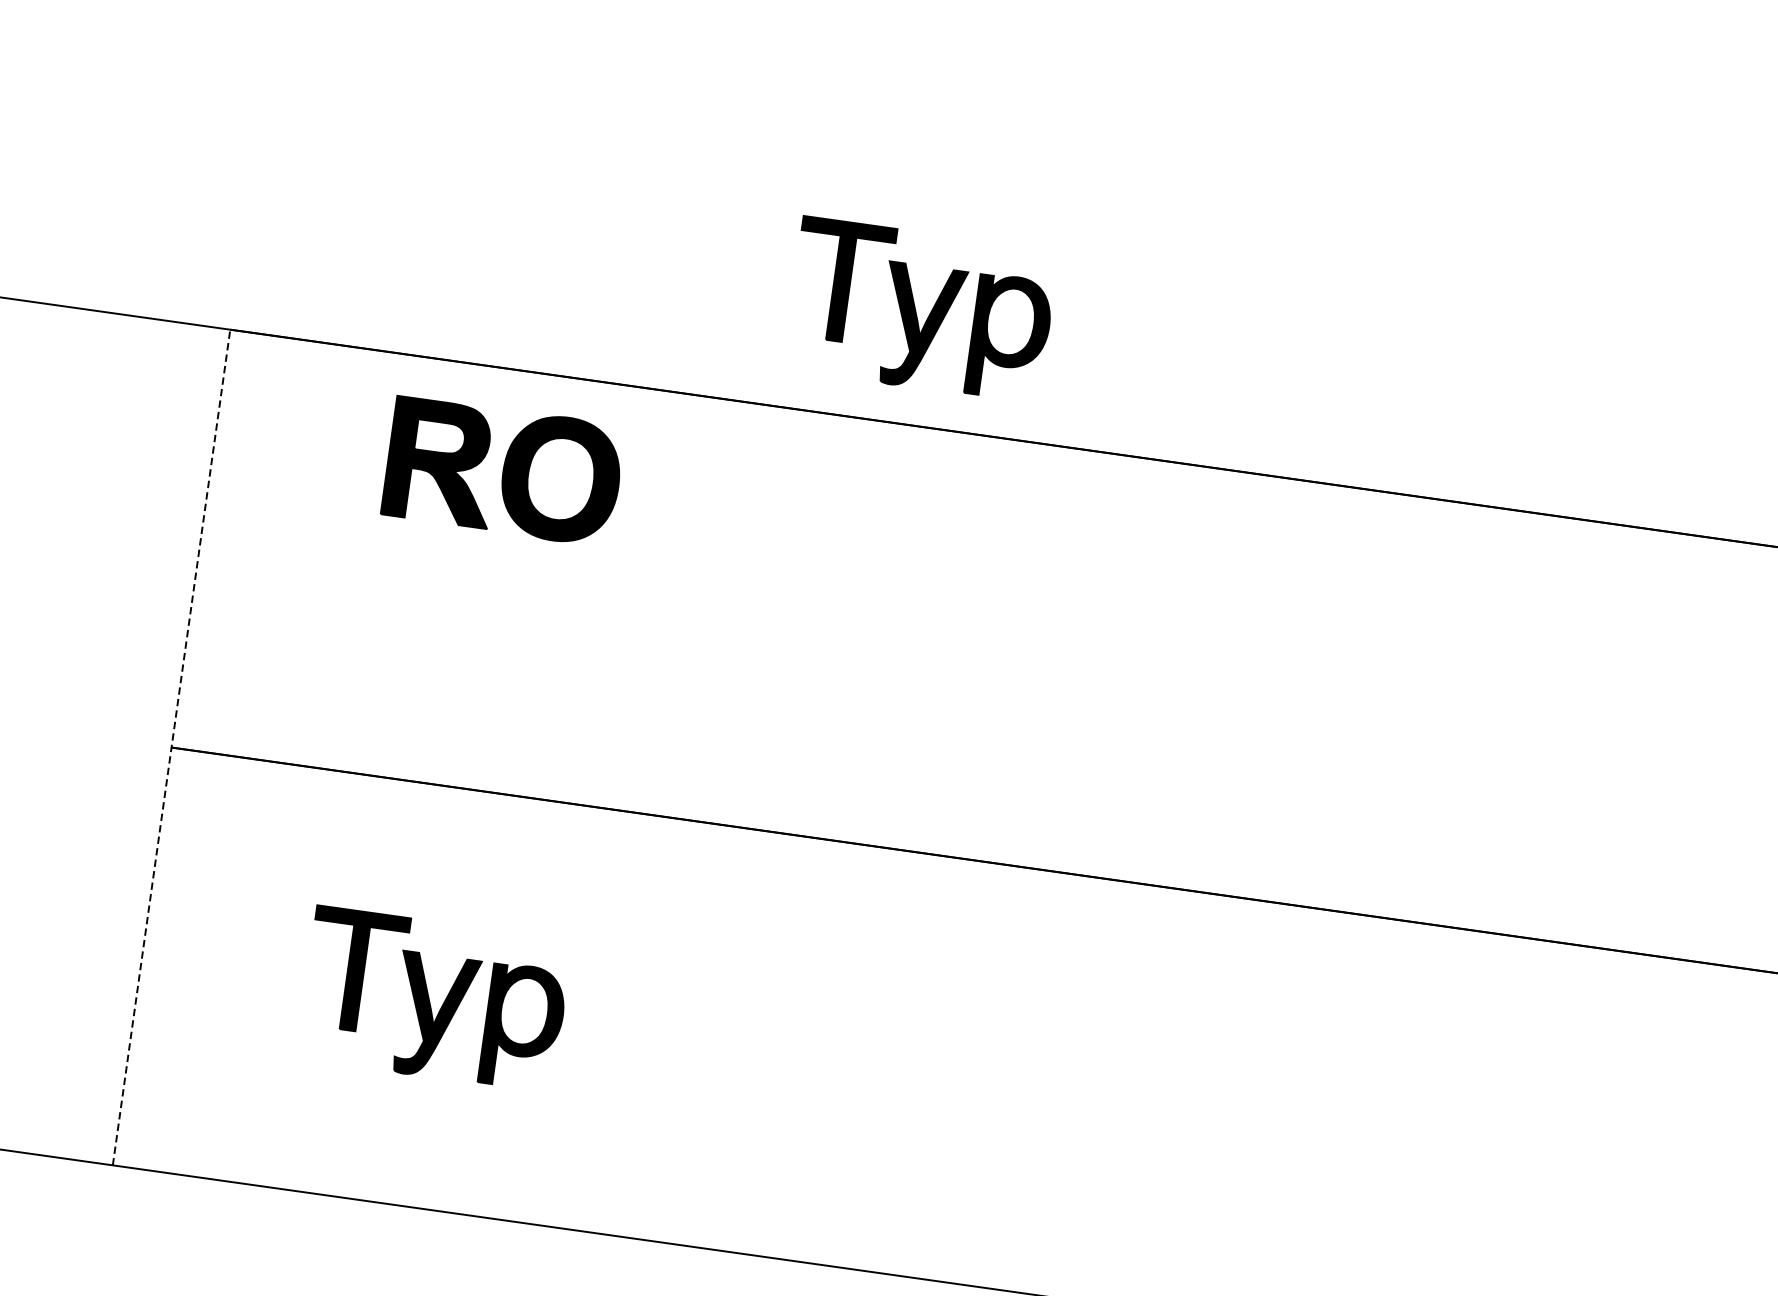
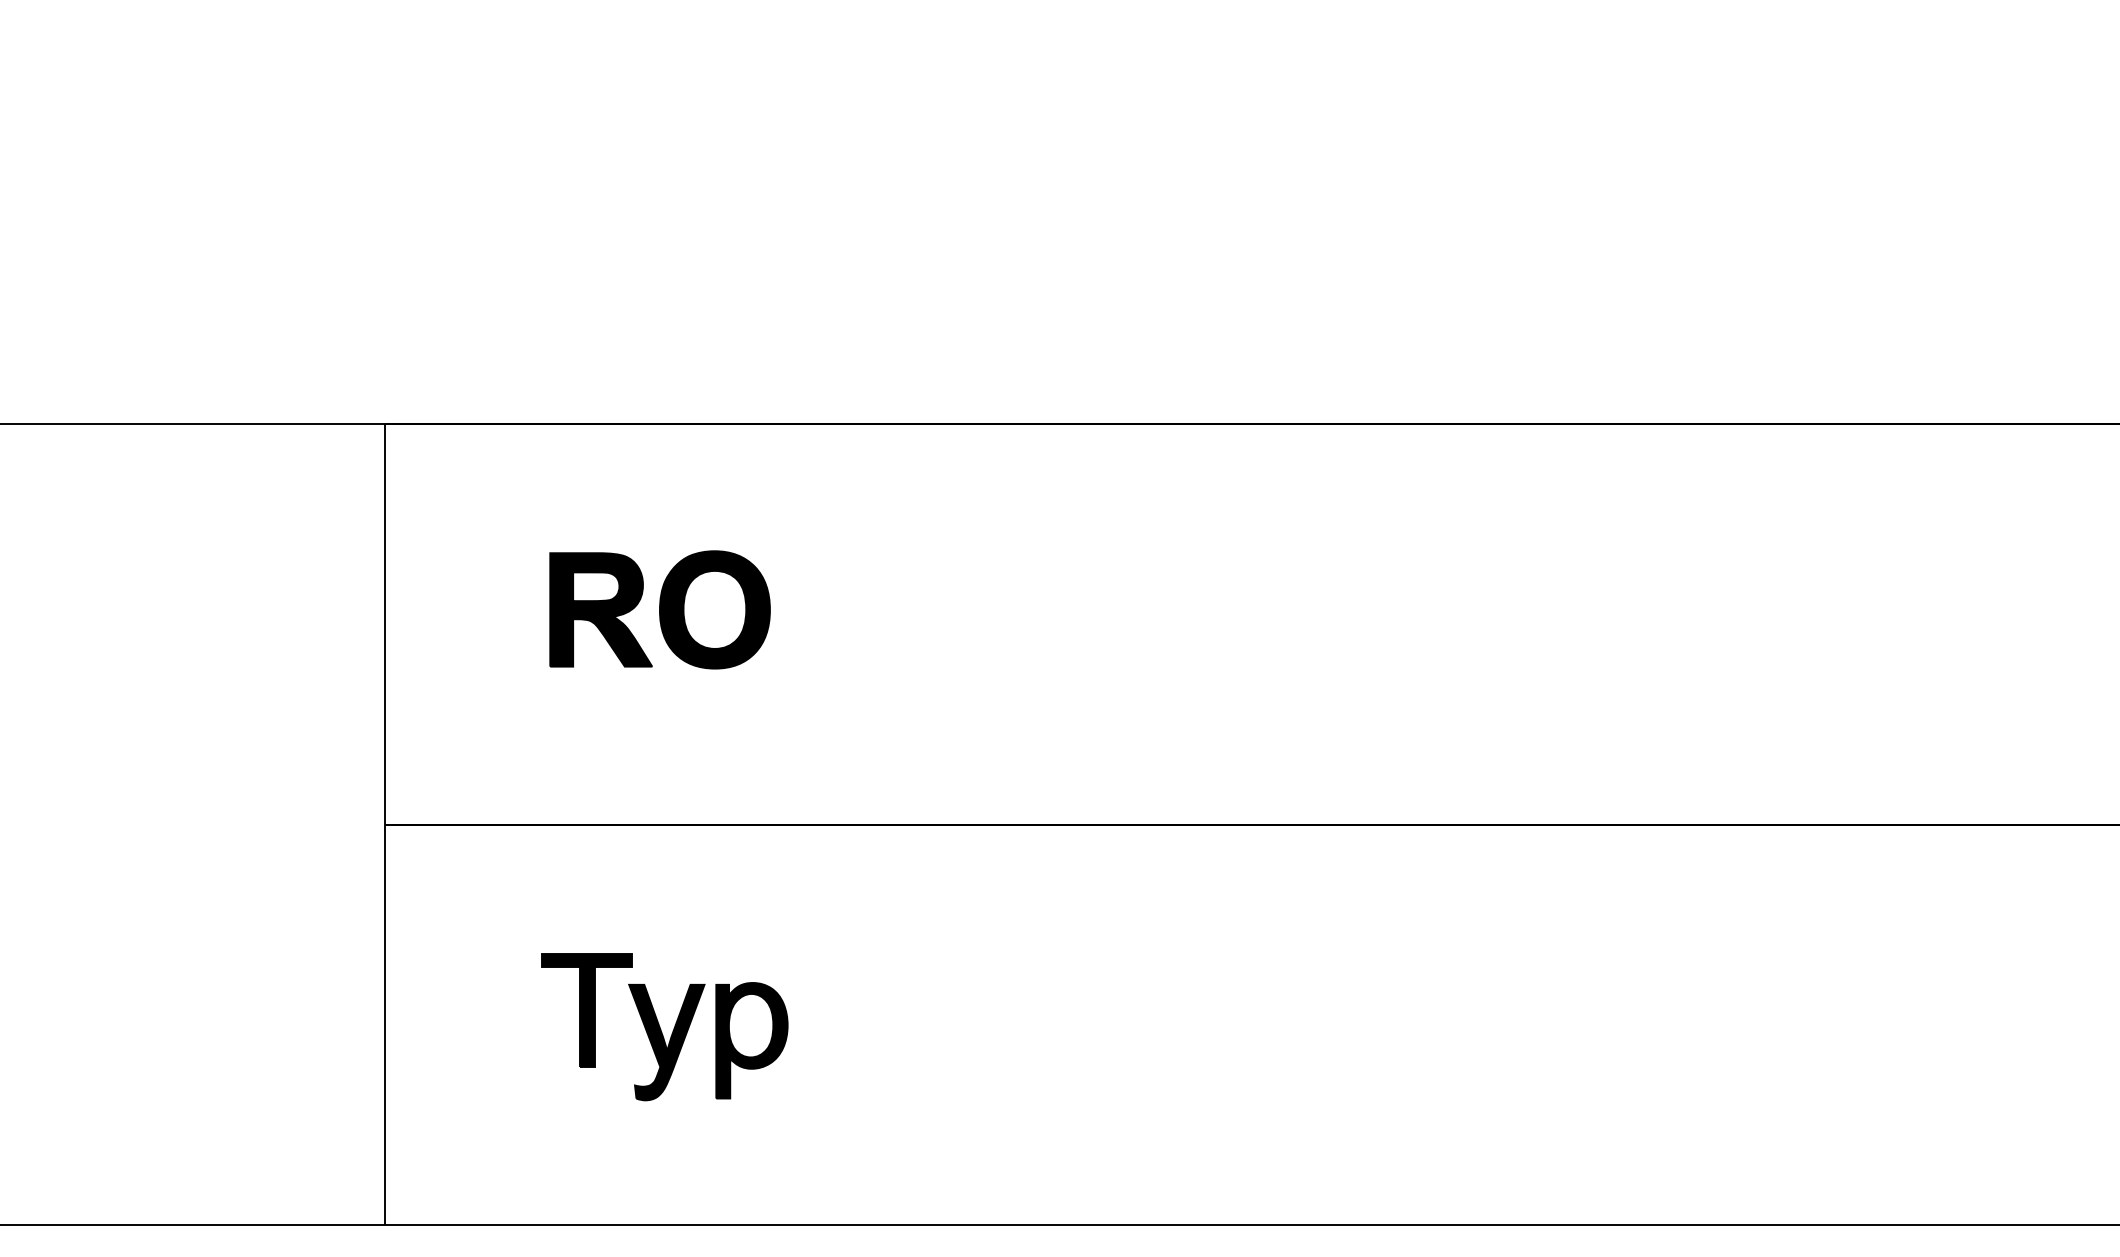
part: (920, 311) -> (1030, 315), removed
part: (503, 470) -> (659, 609), moved
line: (171, 747) -> (384, 824), dashed -> solid

